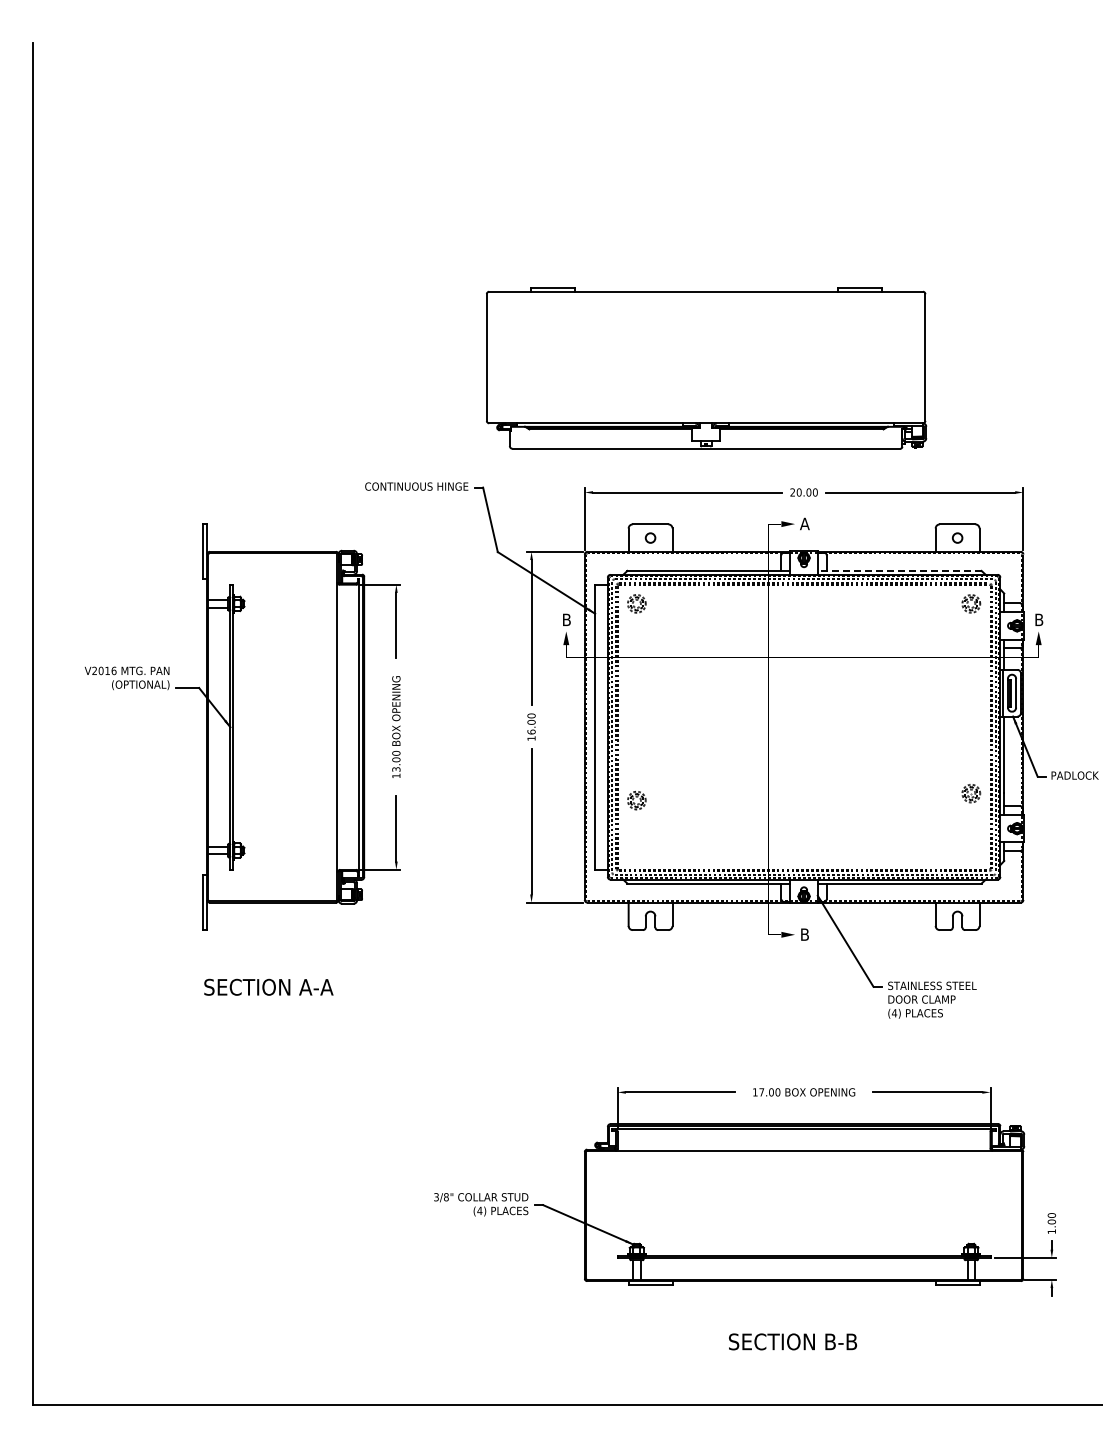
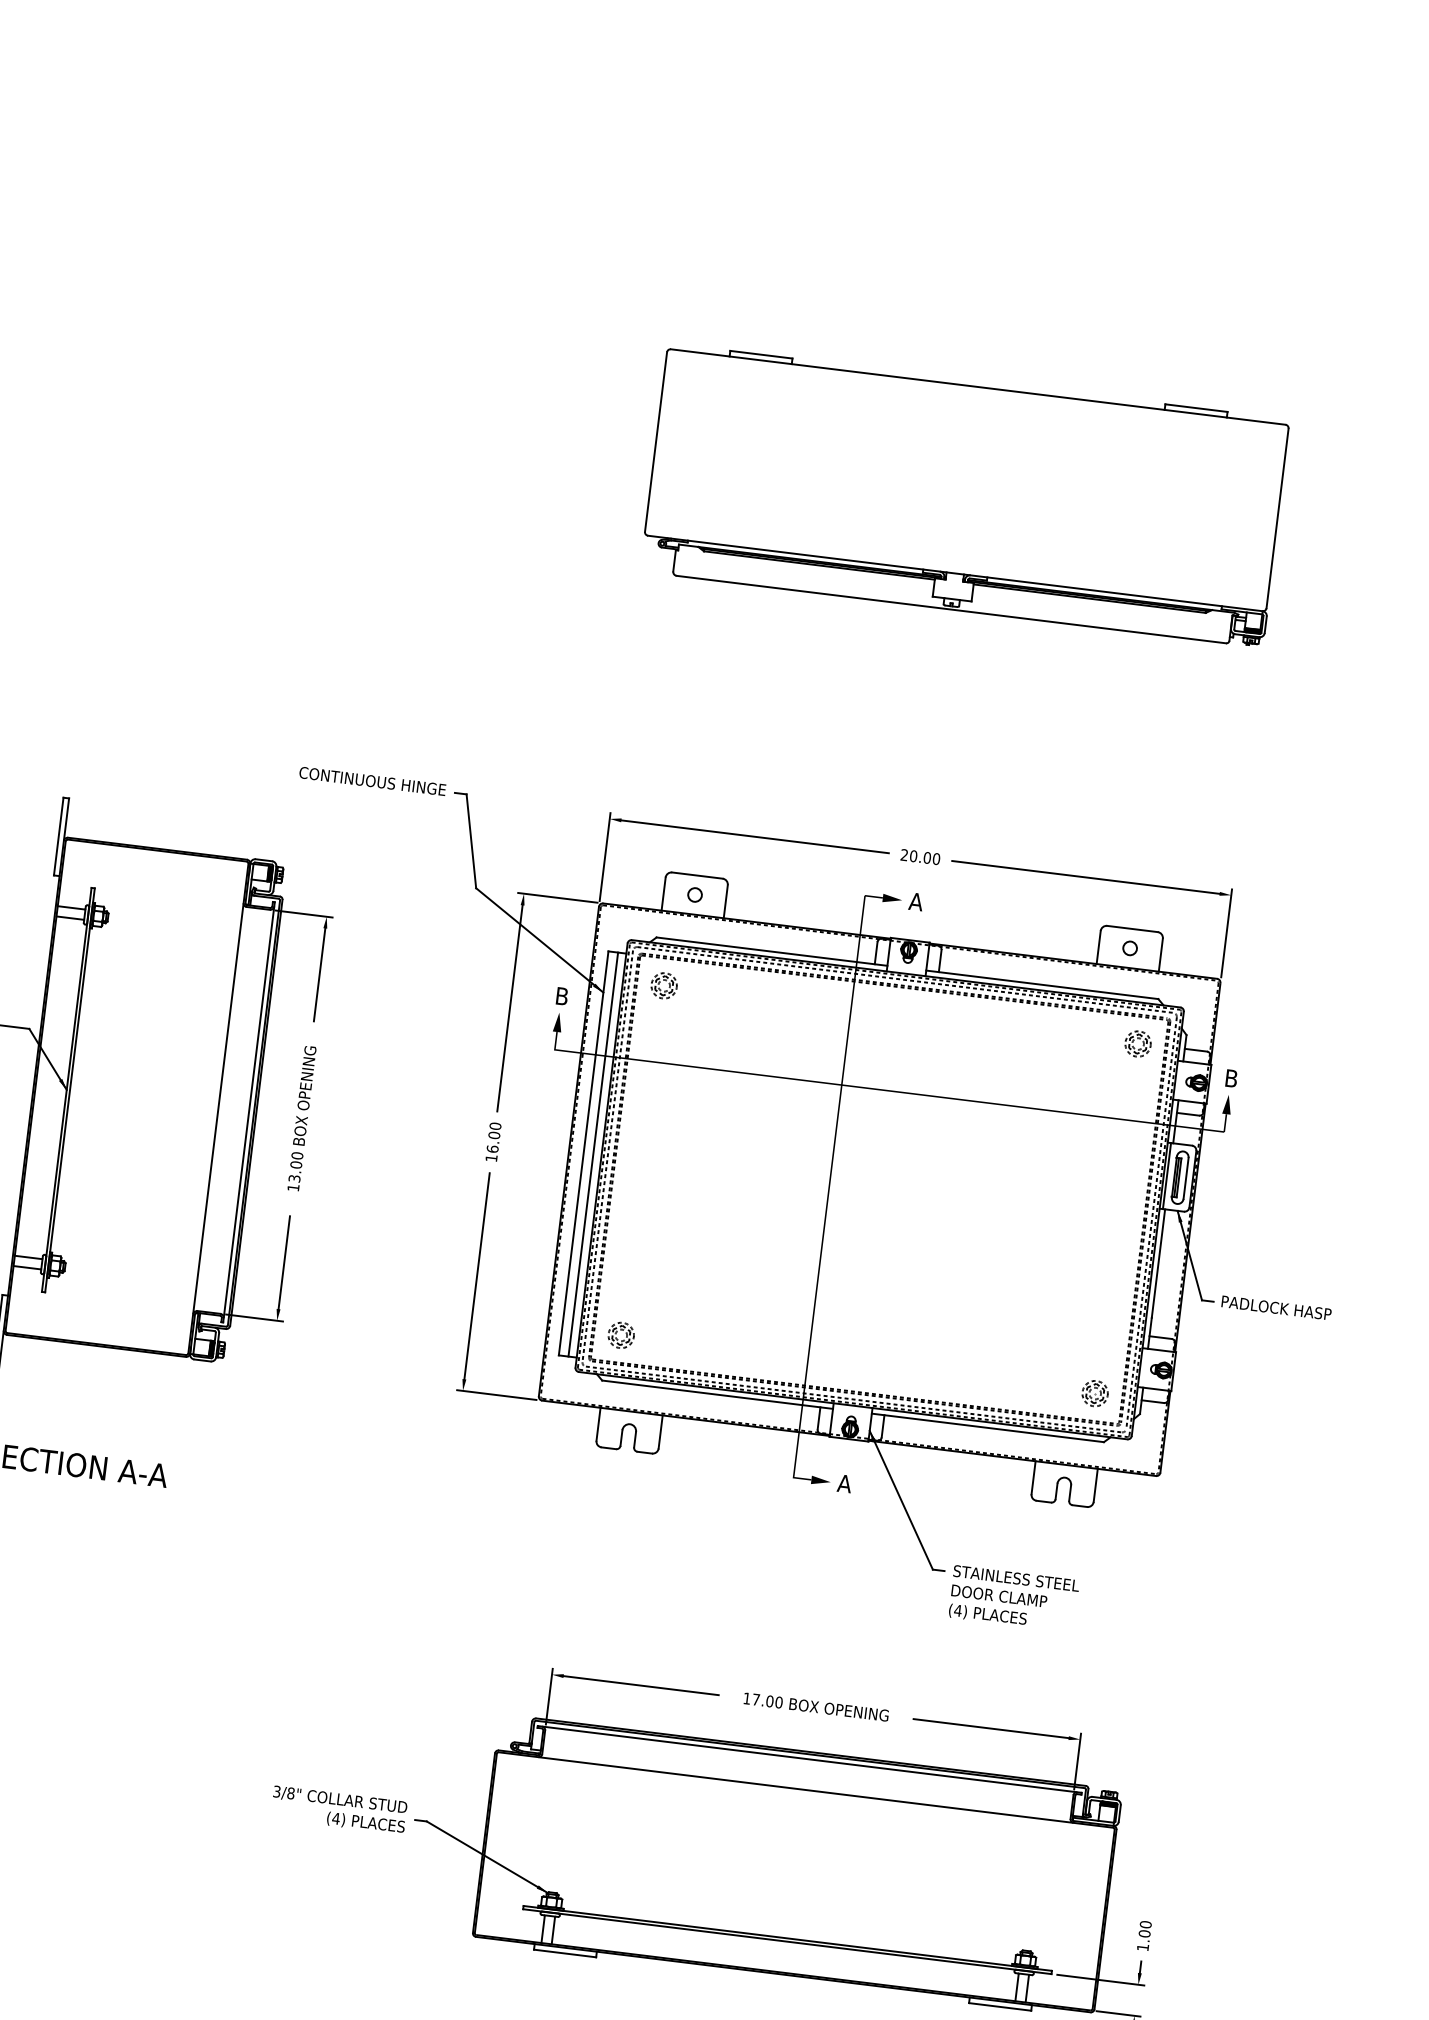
part: (706, 368) -> (965, 495), moved
line: (899, 570) -> (1042, 984), dashed -> solid
line: (601, 726) -> (592, 1153), added
part: (971, 793) -> (1095, 1393), moved
part: (636, 800) -> (620, 1335), moved
text: (804, 934) -> (844, 1483), B -> A

